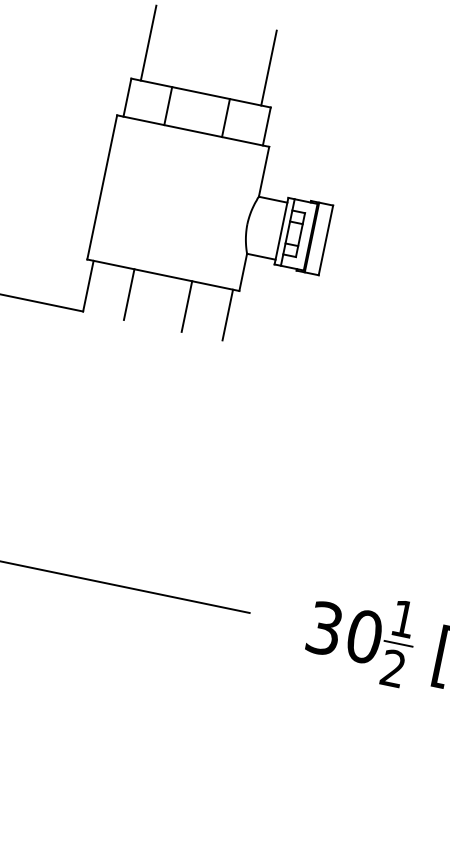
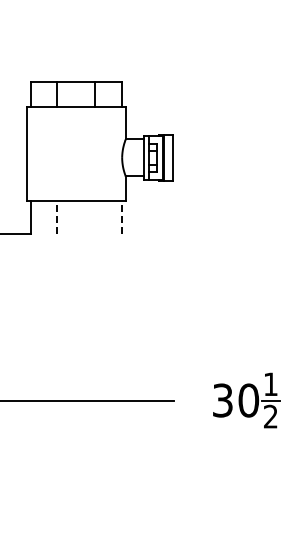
line: (149, 43) -> (37, 57), removed
line: (269, 67) -> (115, 57), removed
line: (129, 295) -> (57, 217), solid -> dashed
line: (187, 305) -> (95, 216), removed
line: (227, 315) -> (121, 217), solid -> dashed

